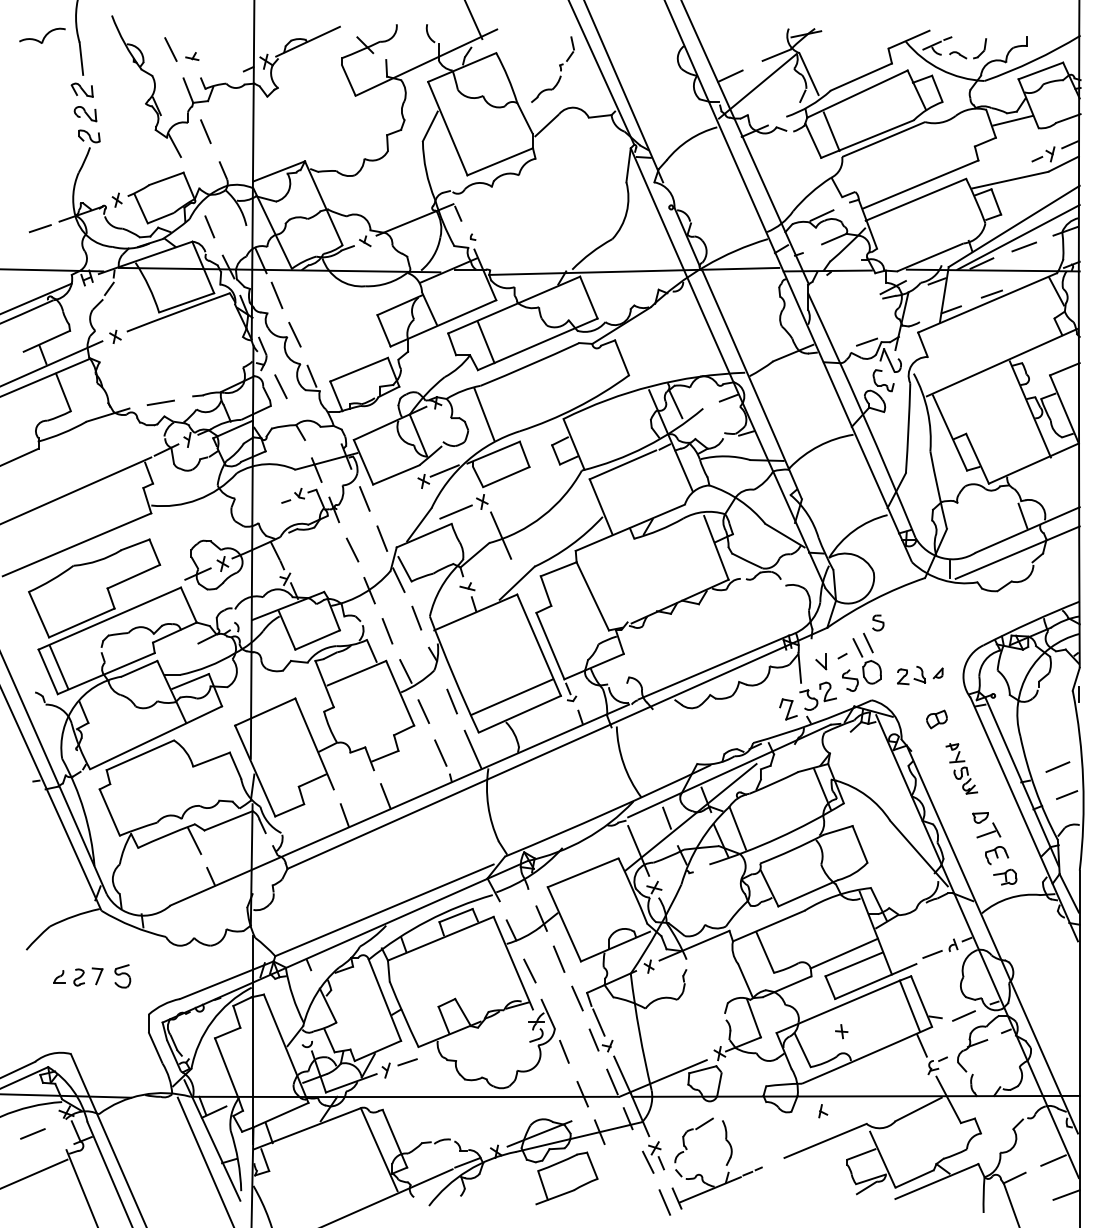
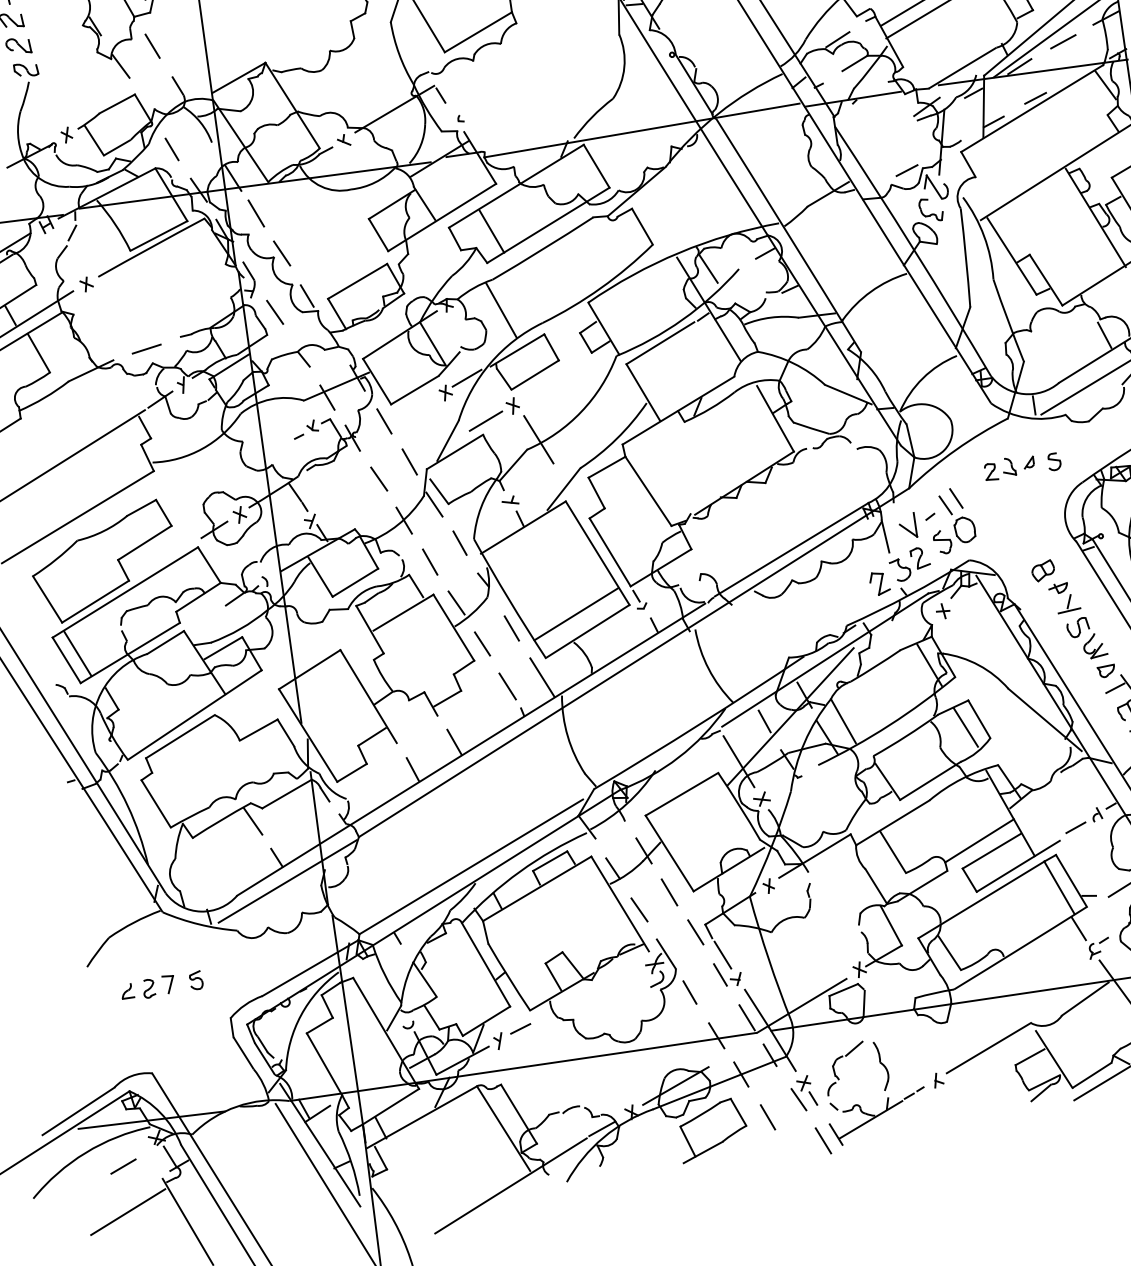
part: (878, 622) -> (1054, 461), moved
part: (821, 661) -> (908, 526), size x1.43
part: (920, 675) -> (1009, 467), moved
part: (961, 768) -> (1077, 620), size x1.43
line: (846, 849) -> (965, 727), added
line: (217, 899) -> (287, 881), added
part: (122, 976) -> (196, 980), size x0.71
part: (841, 1031) -> (942, 611), moved
part: (823, 1111) -> (938, 1080), moved
line: (617, 1173) -> (767, 1116), added

